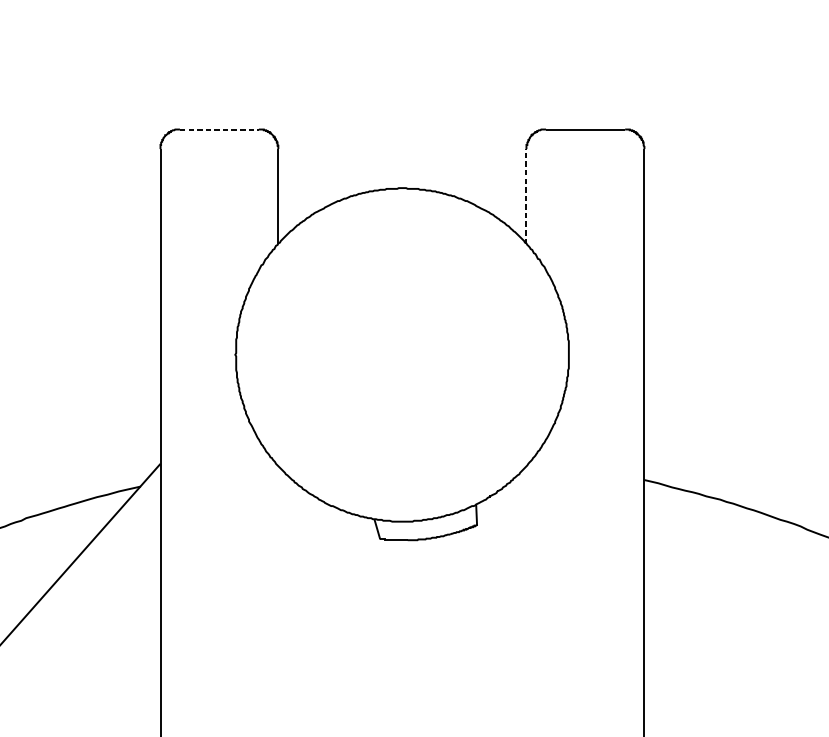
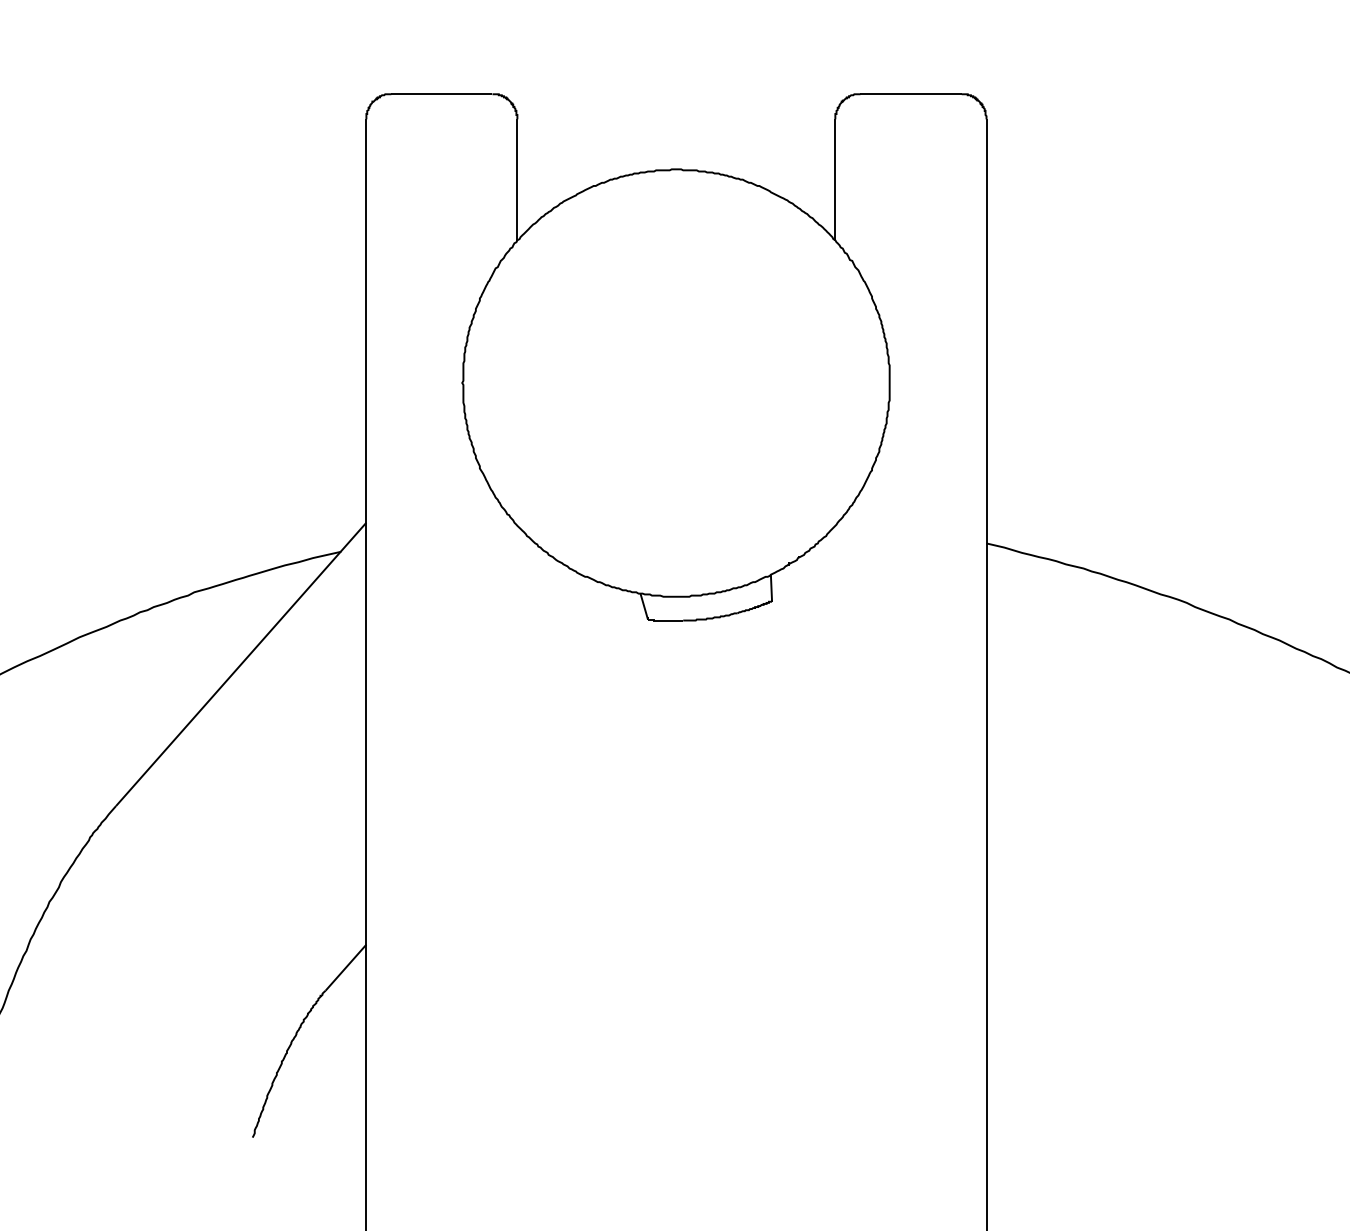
line: (219, 129) -> (441, 94), dashed -> solid
line: (526, 196) -> (835, 180), dashed -> solid

